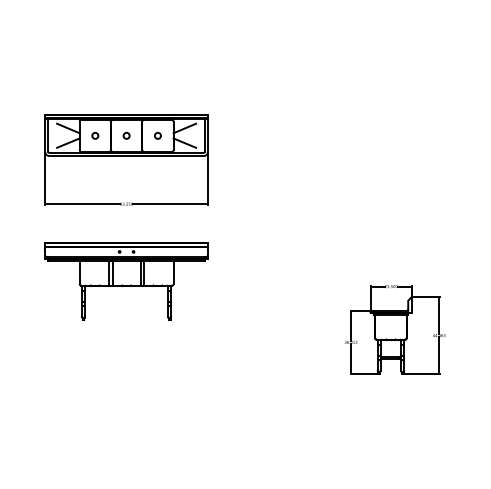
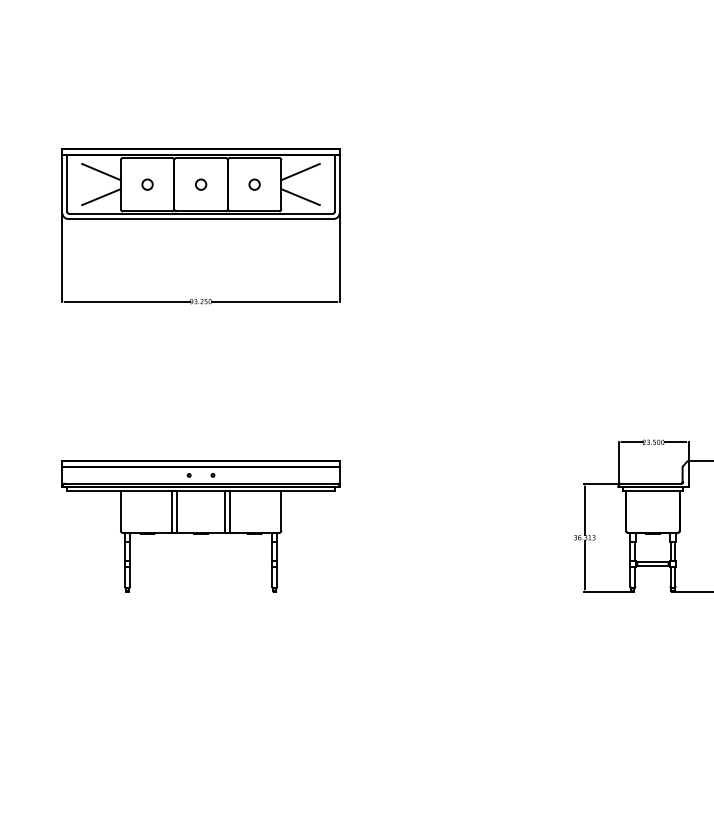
part: (126, 281) -> (200, 526), moved

